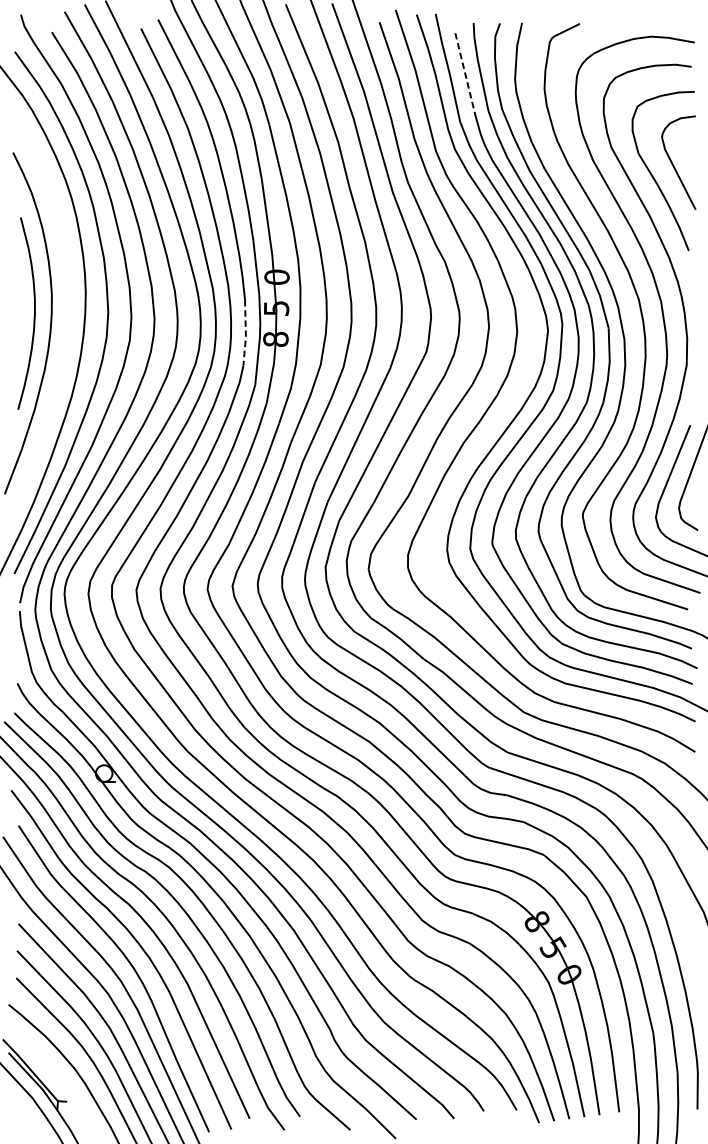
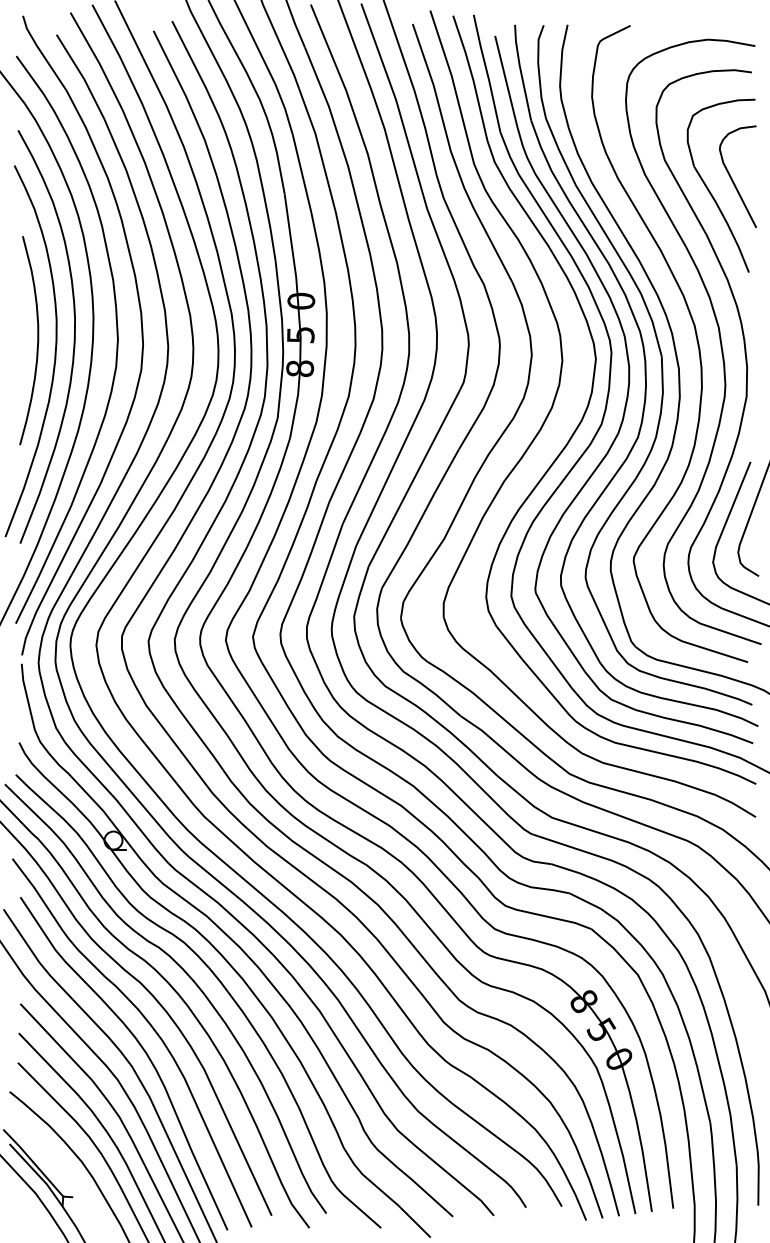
line: (465, 75) -> (506, 81), dashed -> solid
curve: (67, 311) -> (73, 338), added
line: (245, 333) -> (267, 362), dashed -> solid

